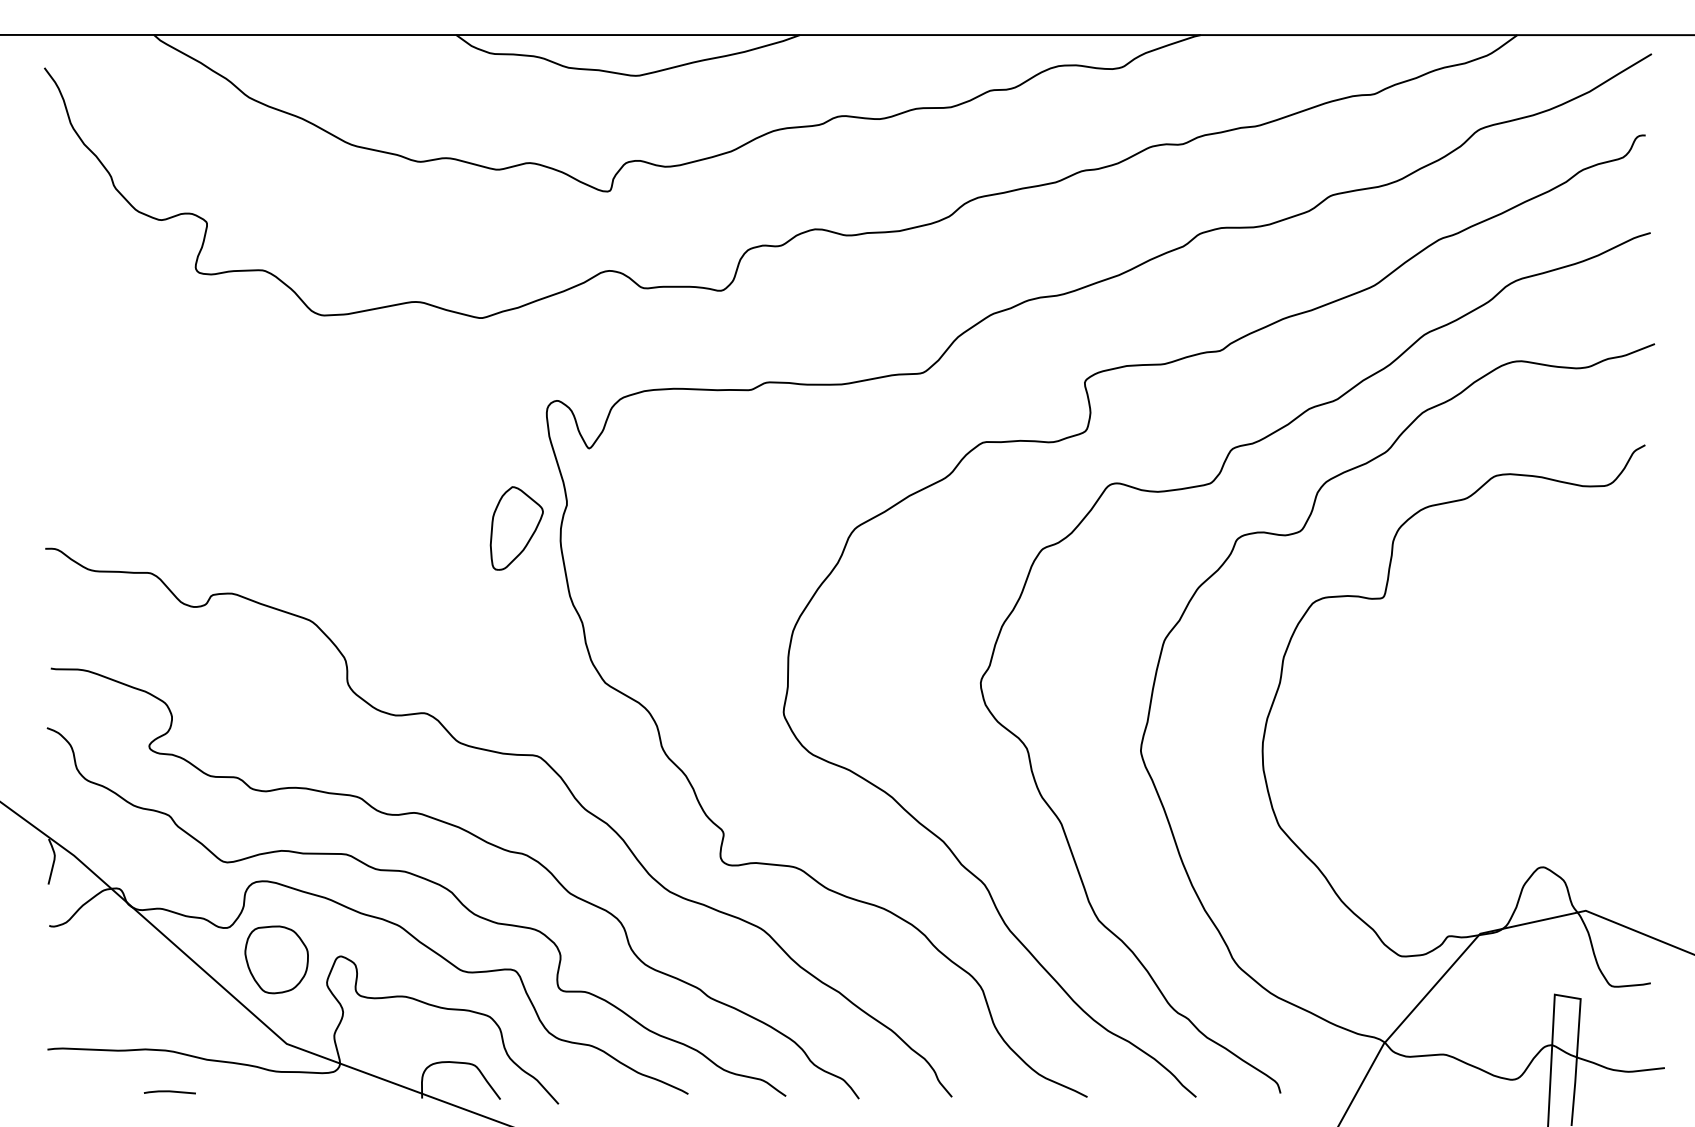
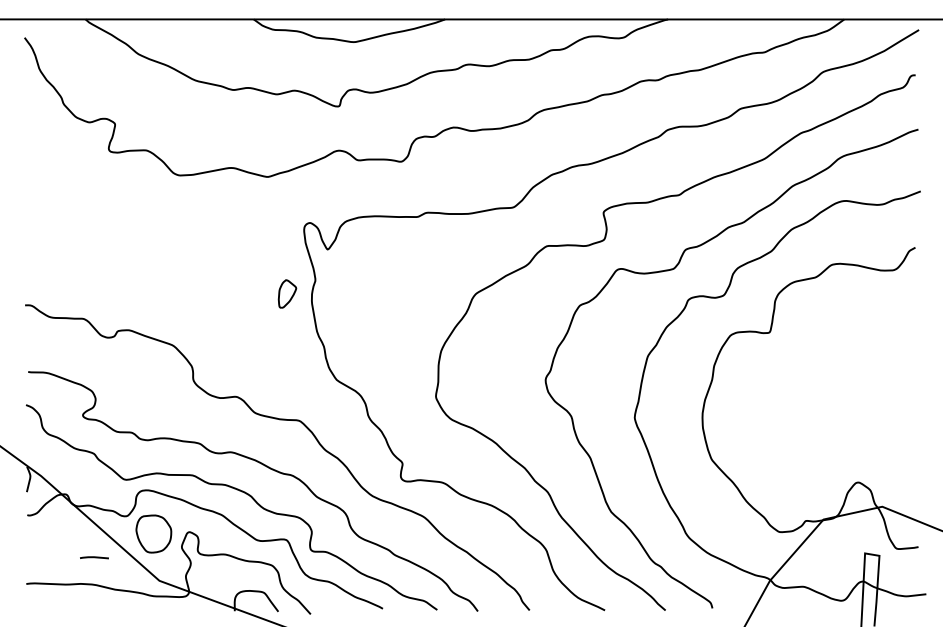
part: (516, 527) -> (287, 293), size x0.6
line: (169, 1091) -> (94, 557), moved

